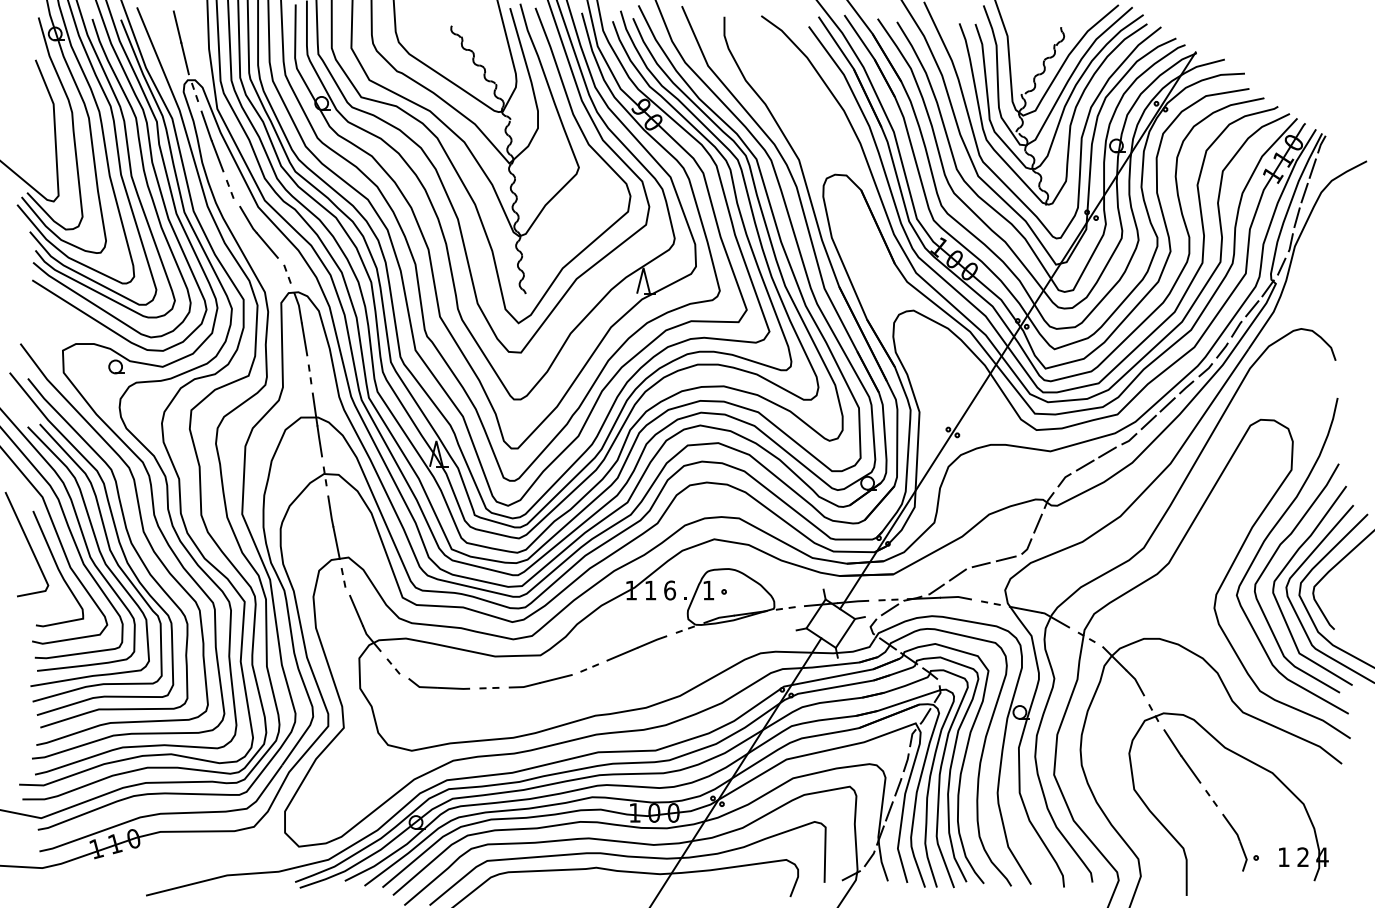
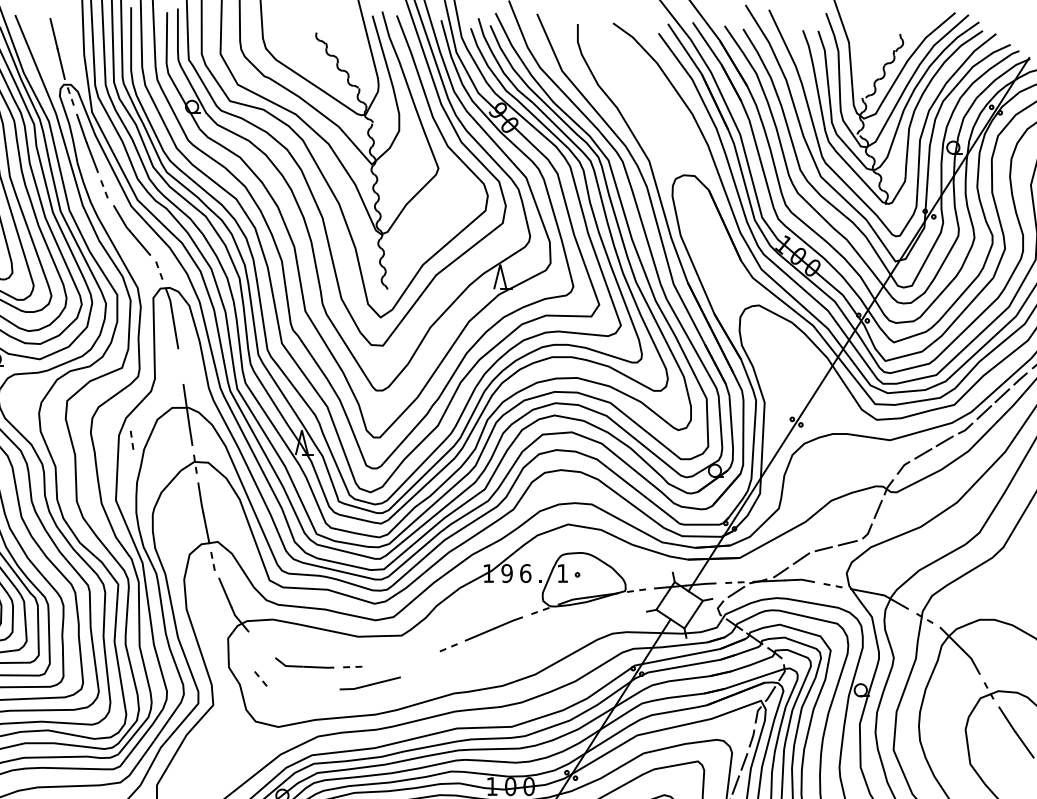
part: (309, 374) -> (131, 440), moved
text: (650, 590) -> (507, 573), 1 -> 9
part: (393, 666) -> (260, 678), moved
part: (540, 681) -> (370, 683), moved

